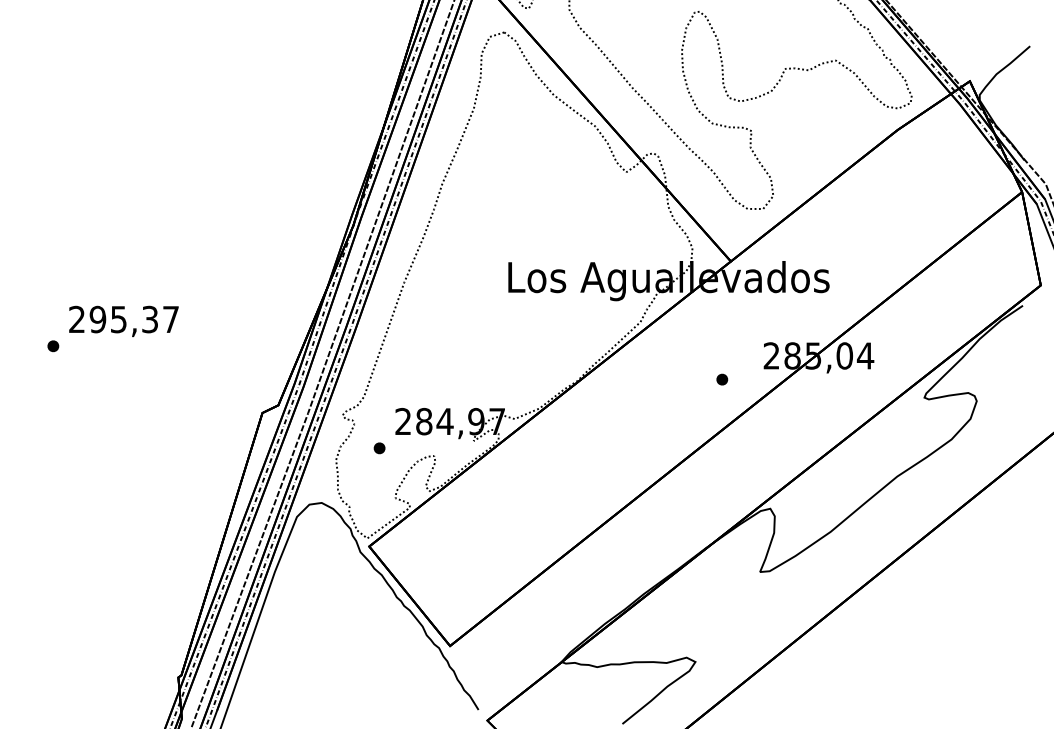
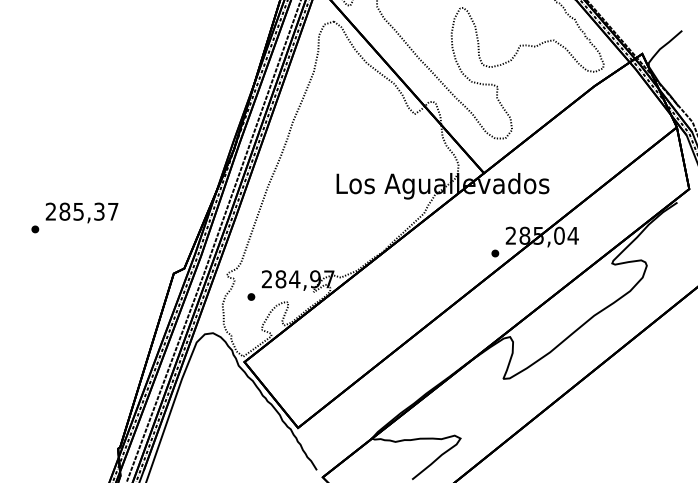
text: (97, 319) -> (64, 211), 295,37 -> 285,37
part: (722, 379) -> (495, 253), moved

